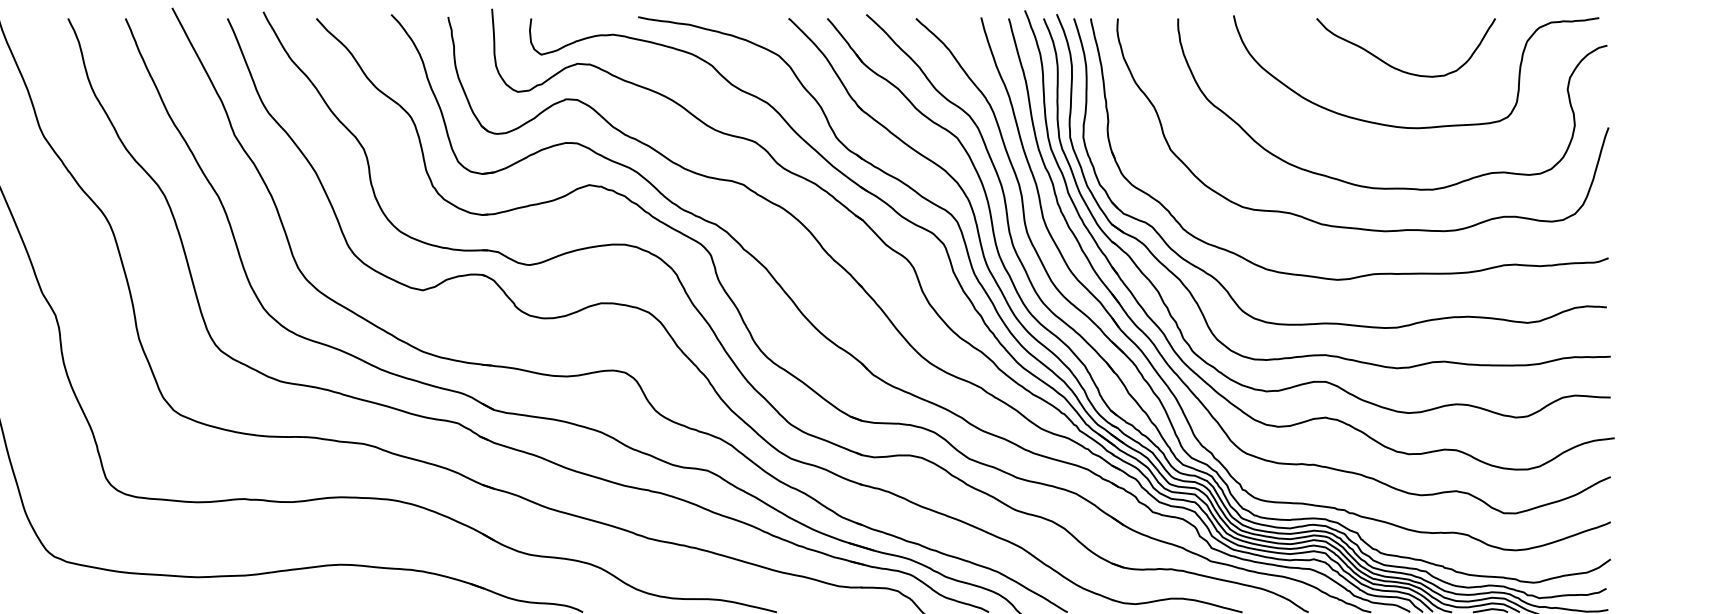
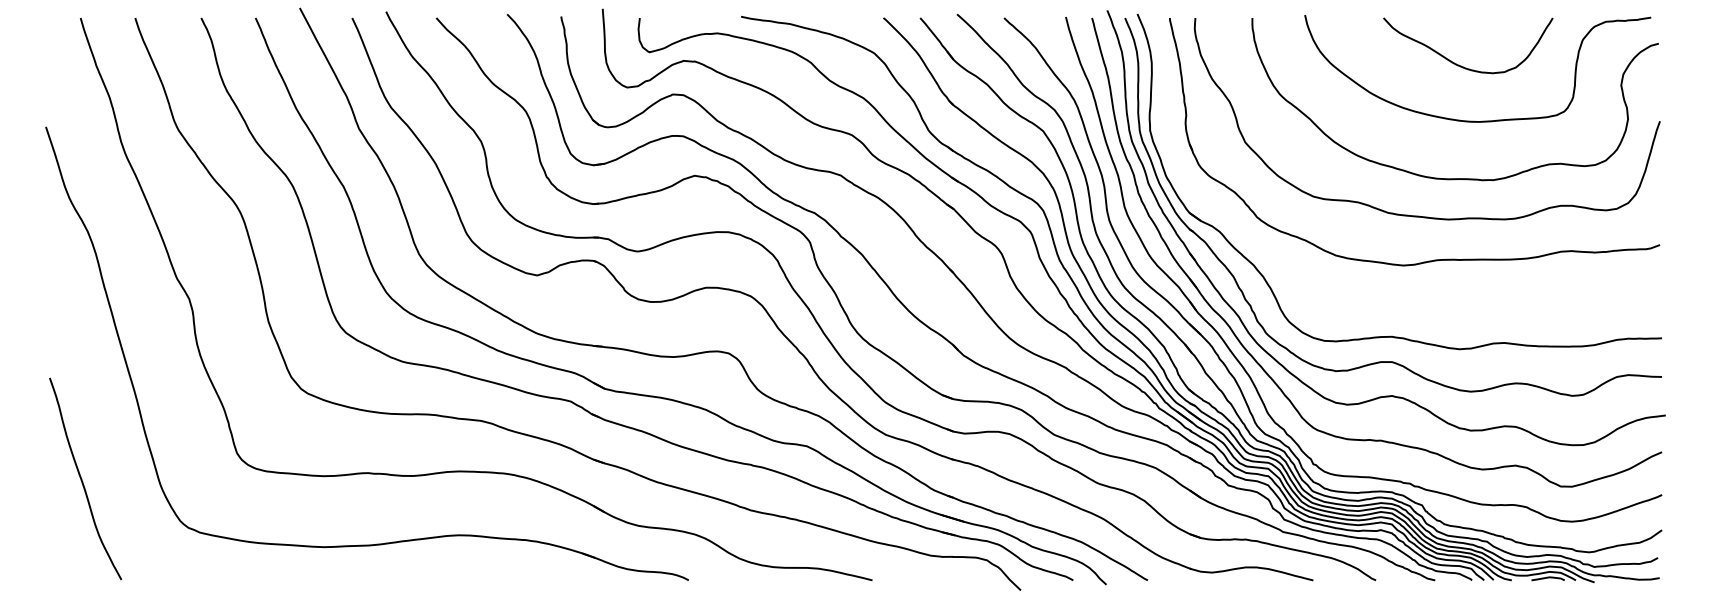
part: (1326, 322) -> (1392, 305), removed

